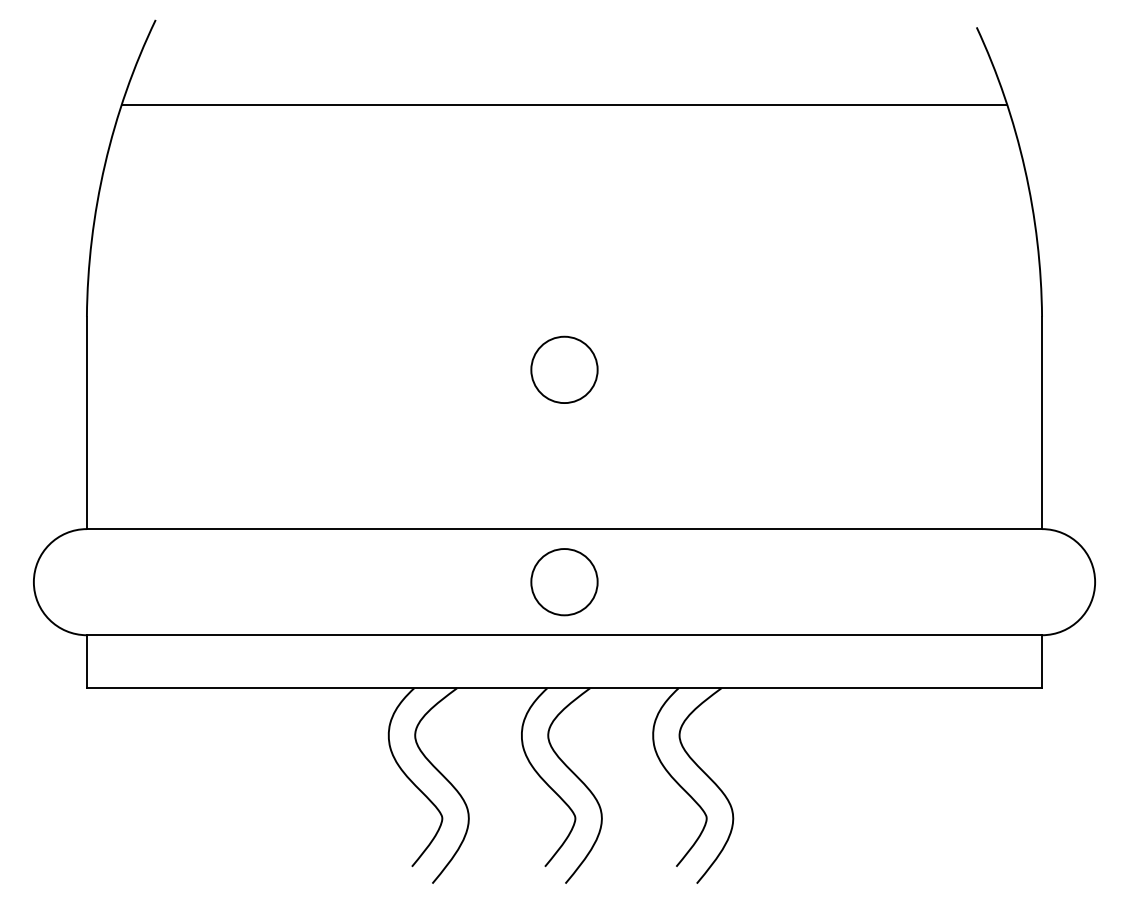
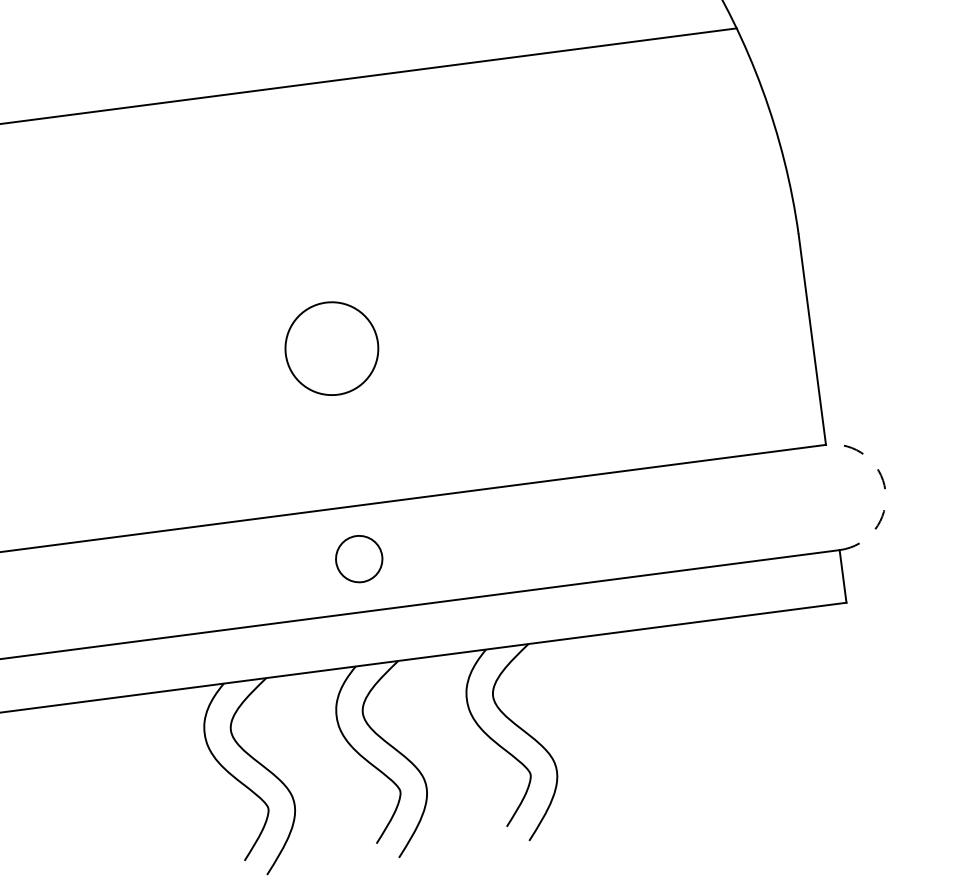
circle: (564, 369) -> (331, 348), size x1.4
circle: (564, 582) -> (359, 559), size x0.7
arc: (1095, 582) -> (885, 490), solid -> dashed

